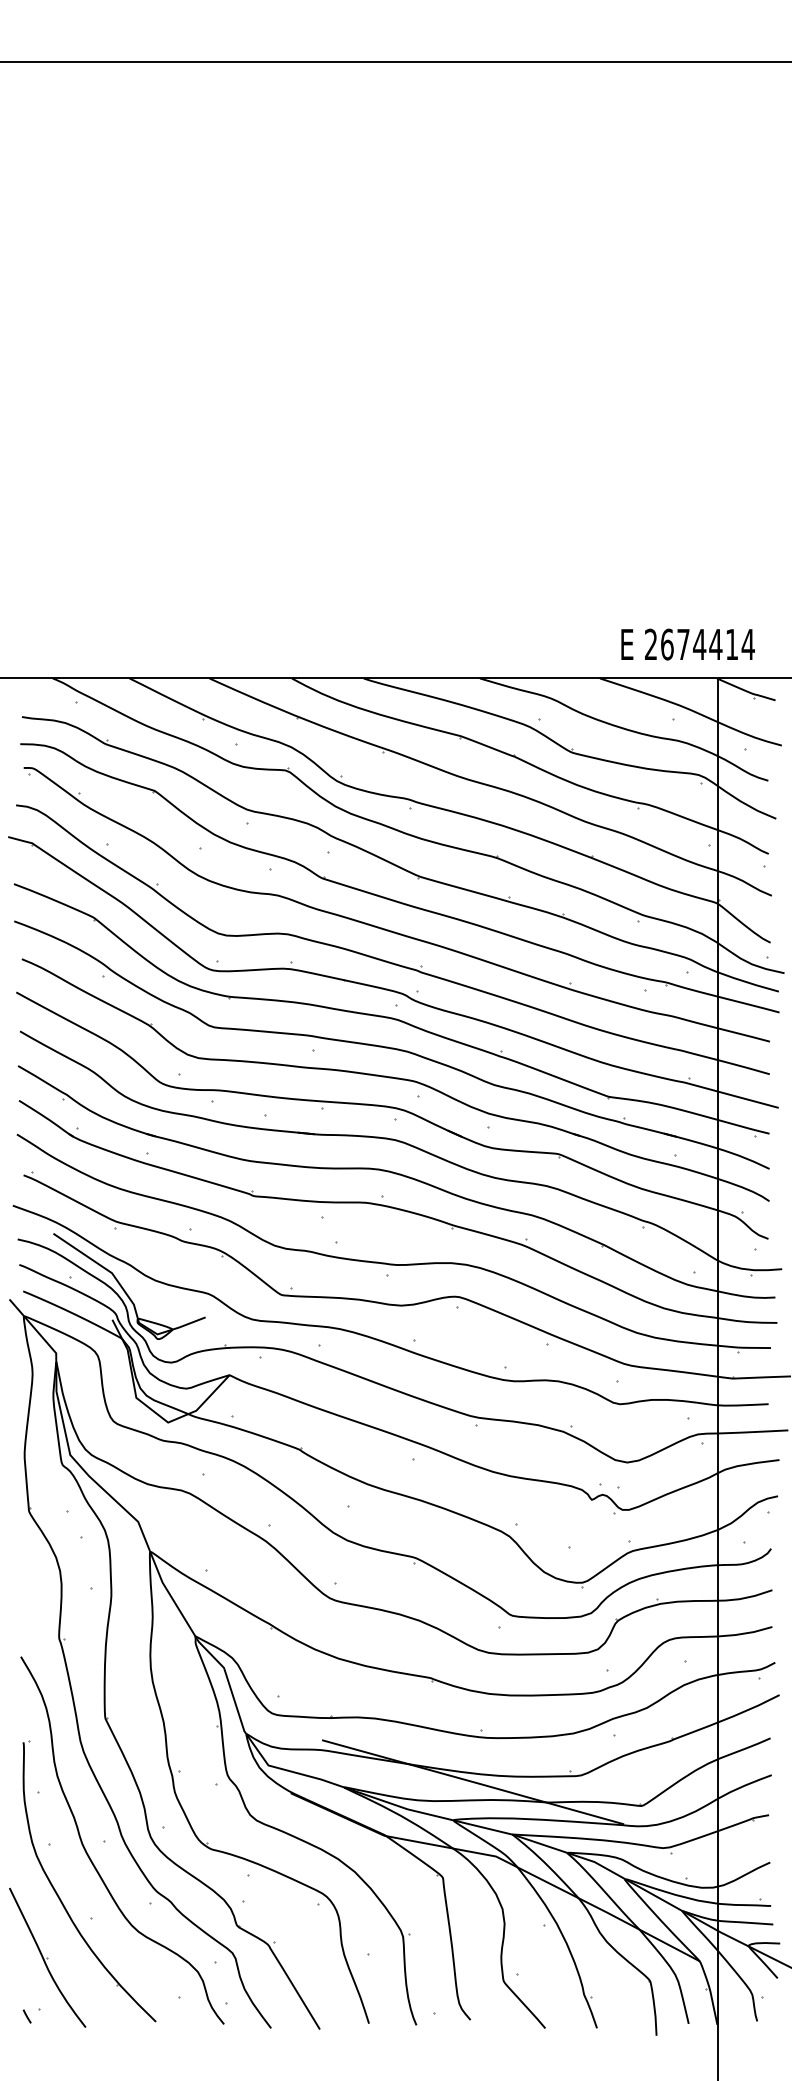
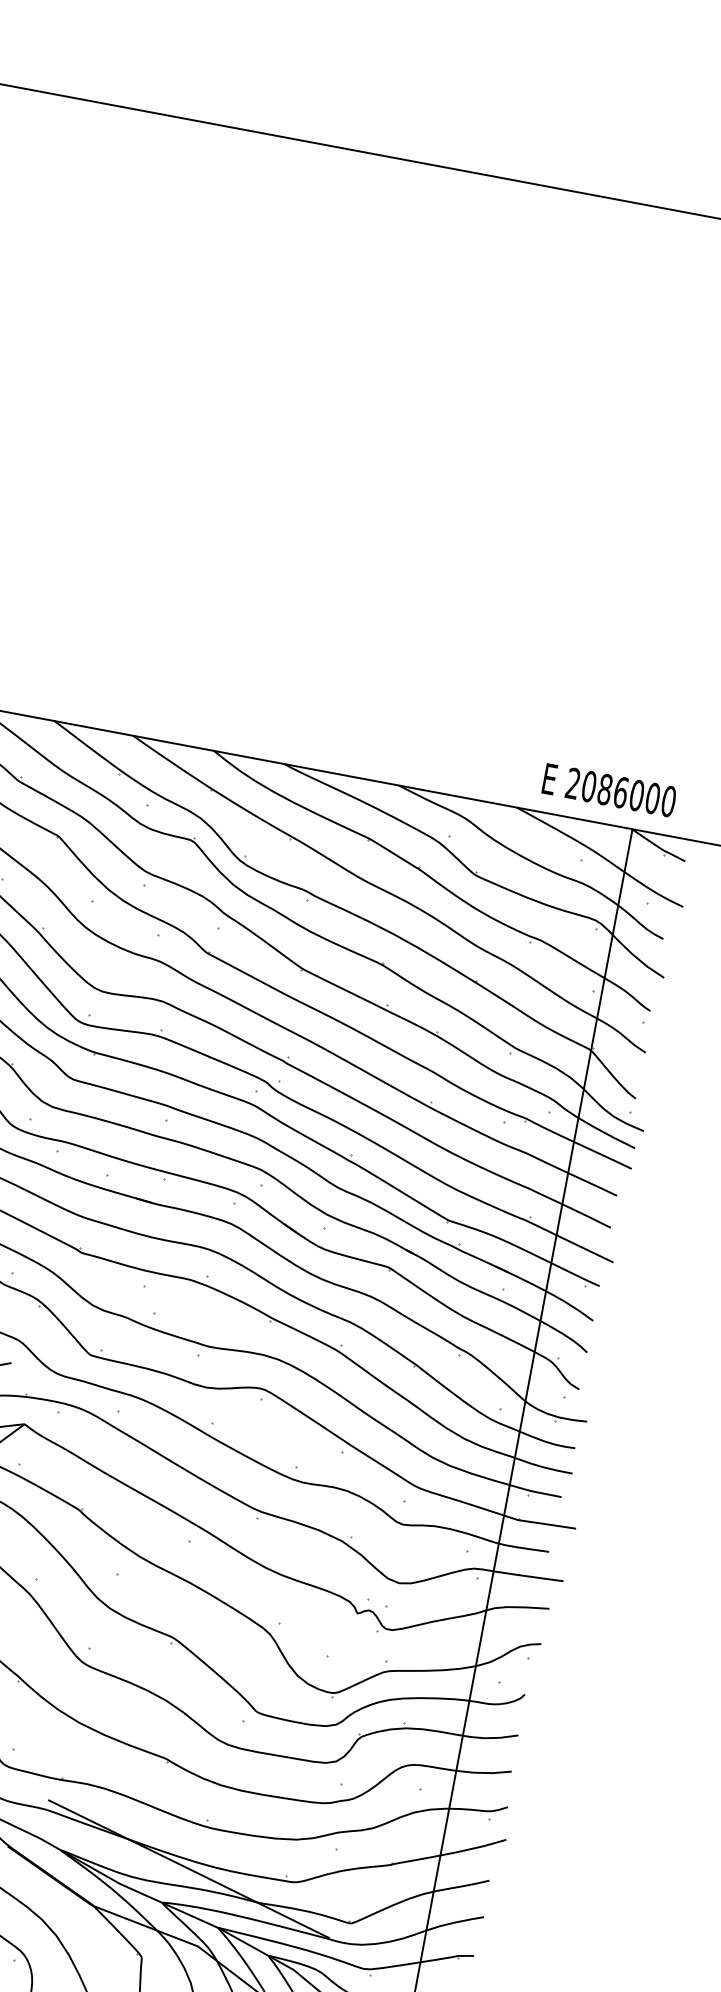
text: (707, 644) -> (628, 793), 2674414 -> 2086000

